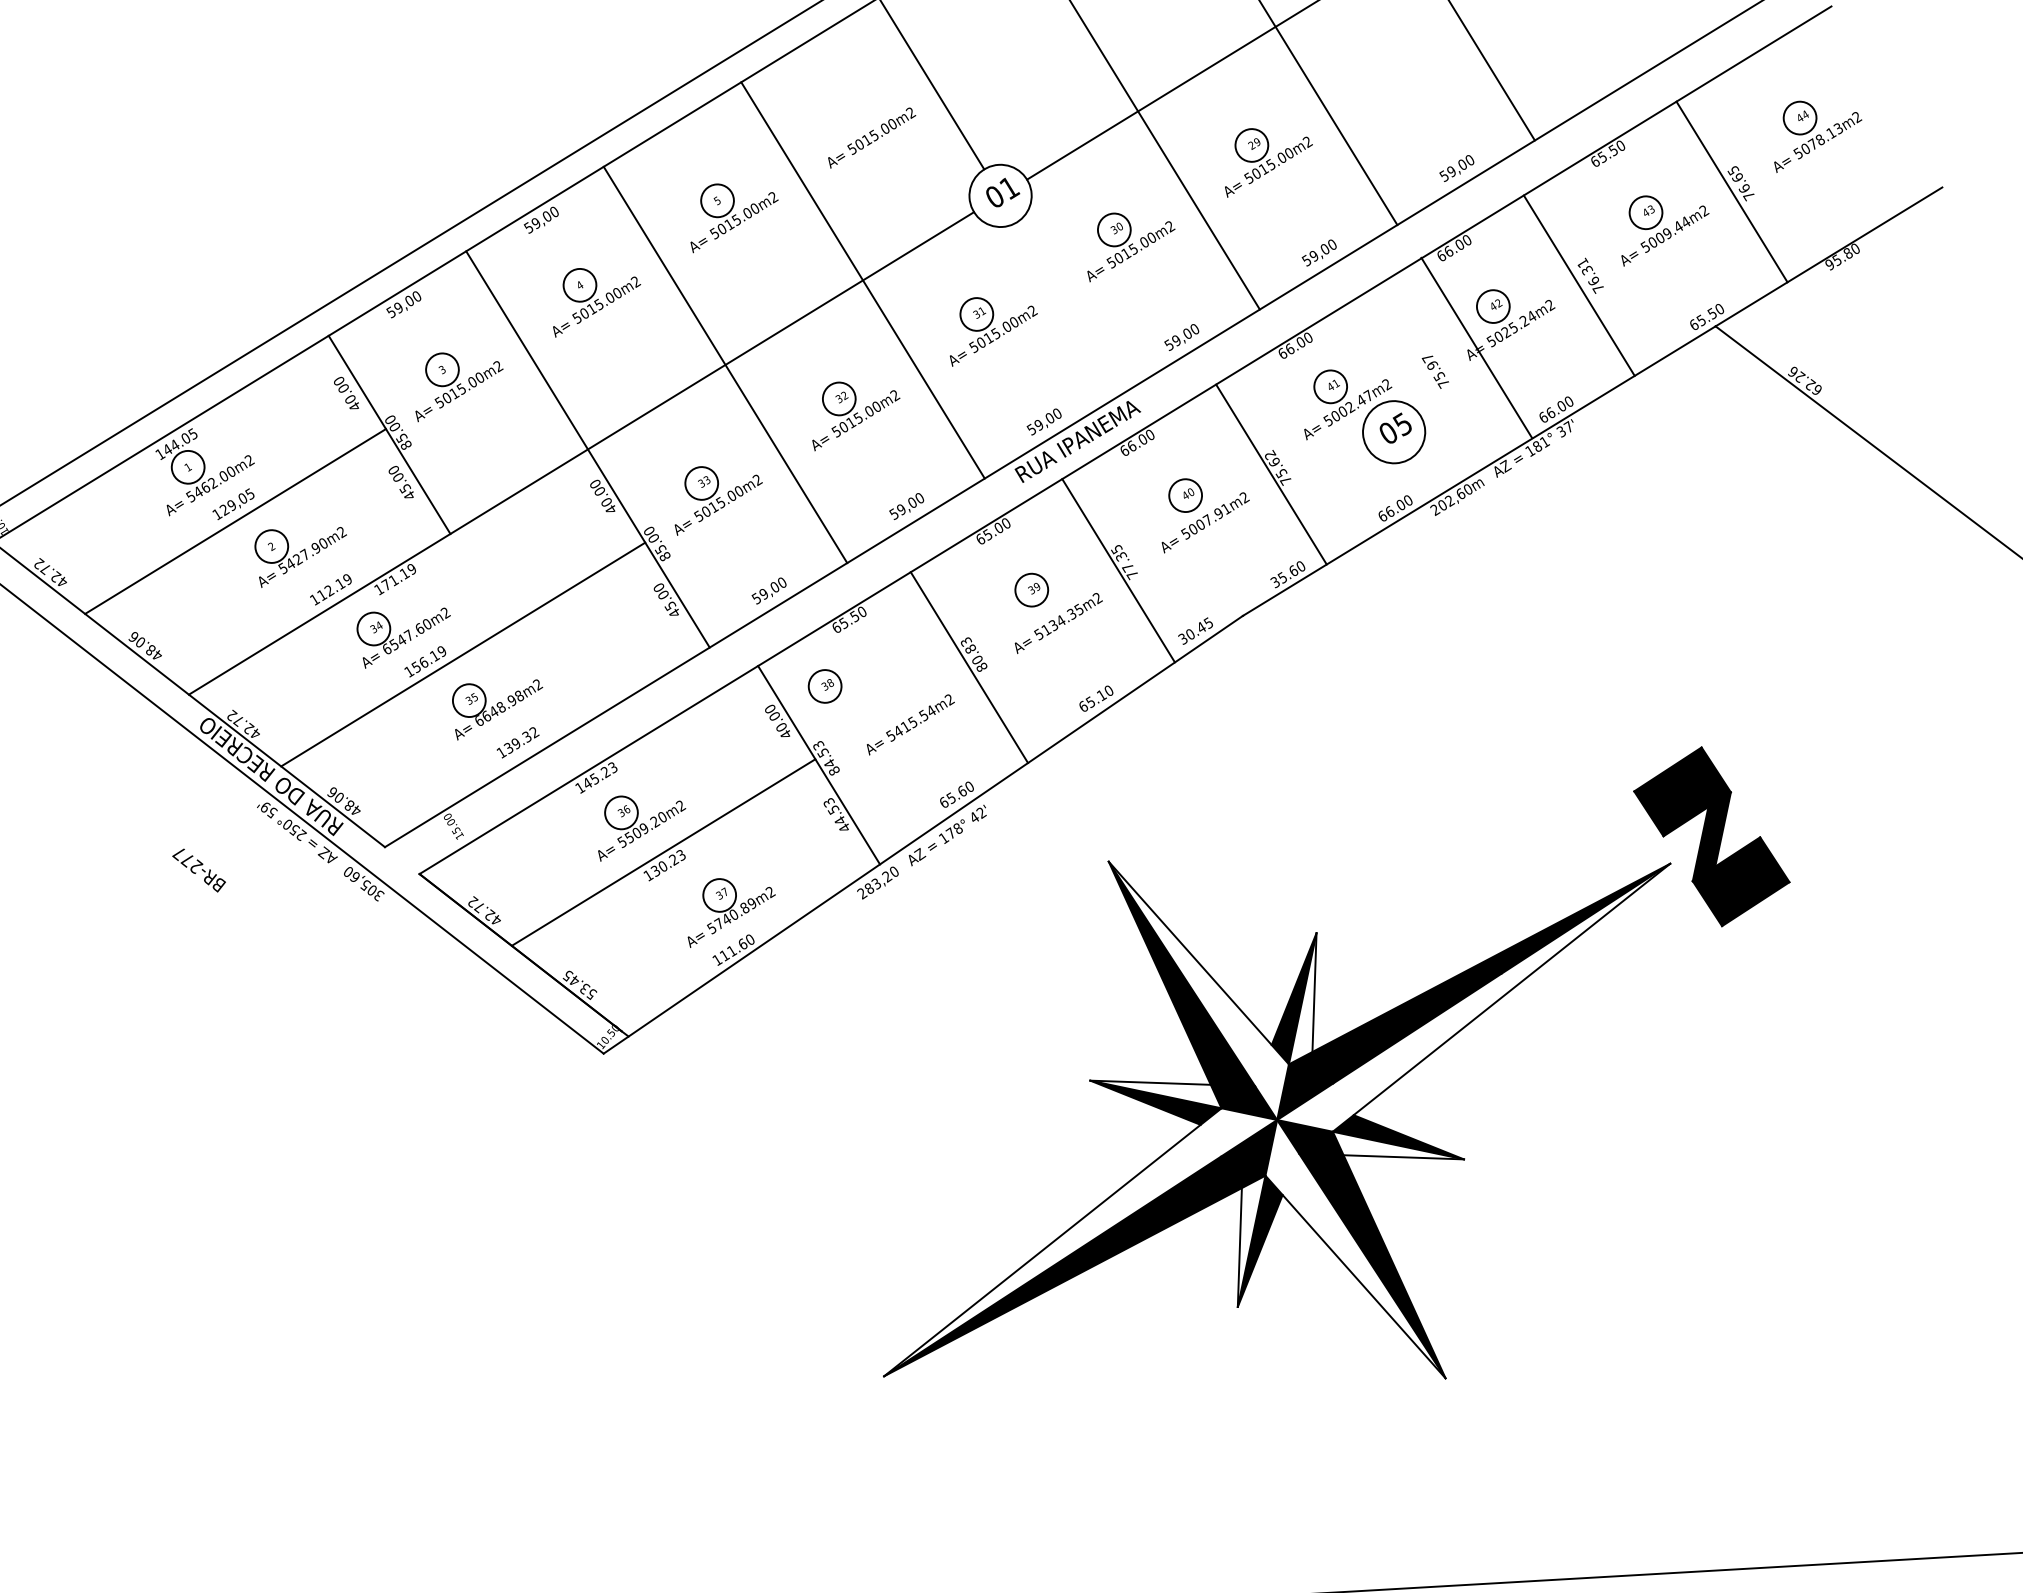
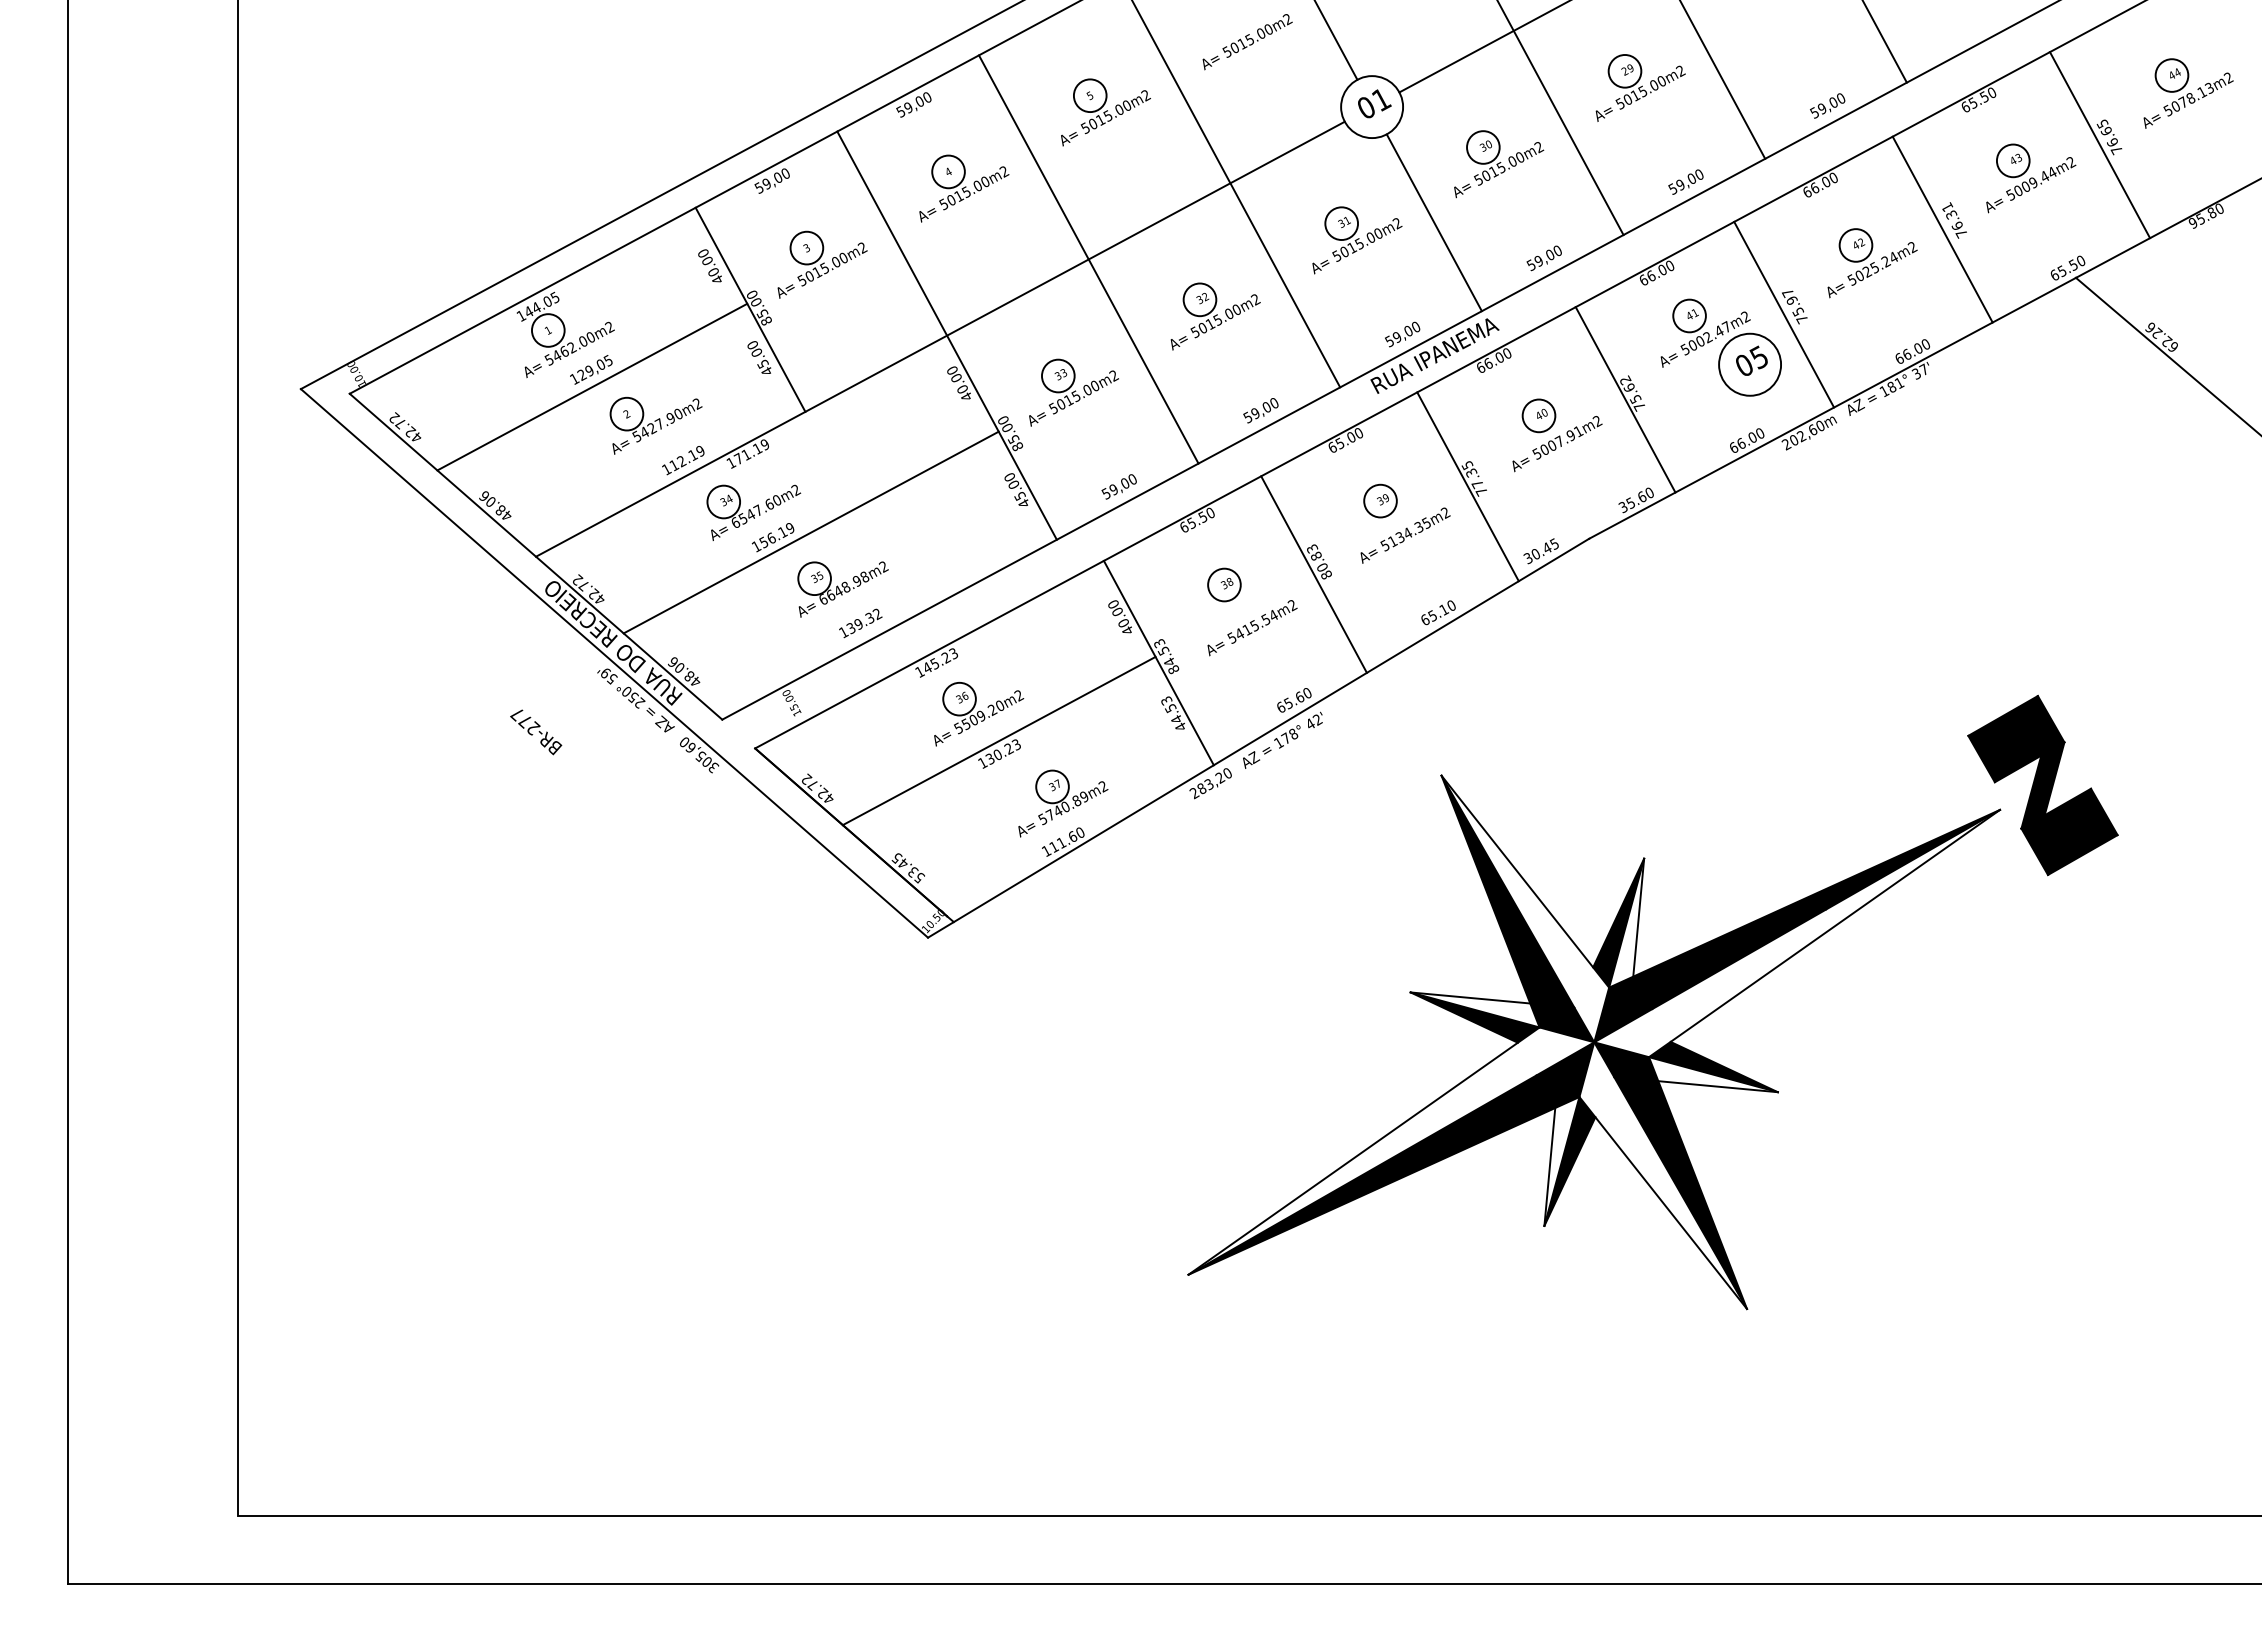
line: (1068, 307) -> (1433, 222), added
line: (1477, 347) -> (1784, 314), moved
part: (825, 685) -> (1224, 584), moved

